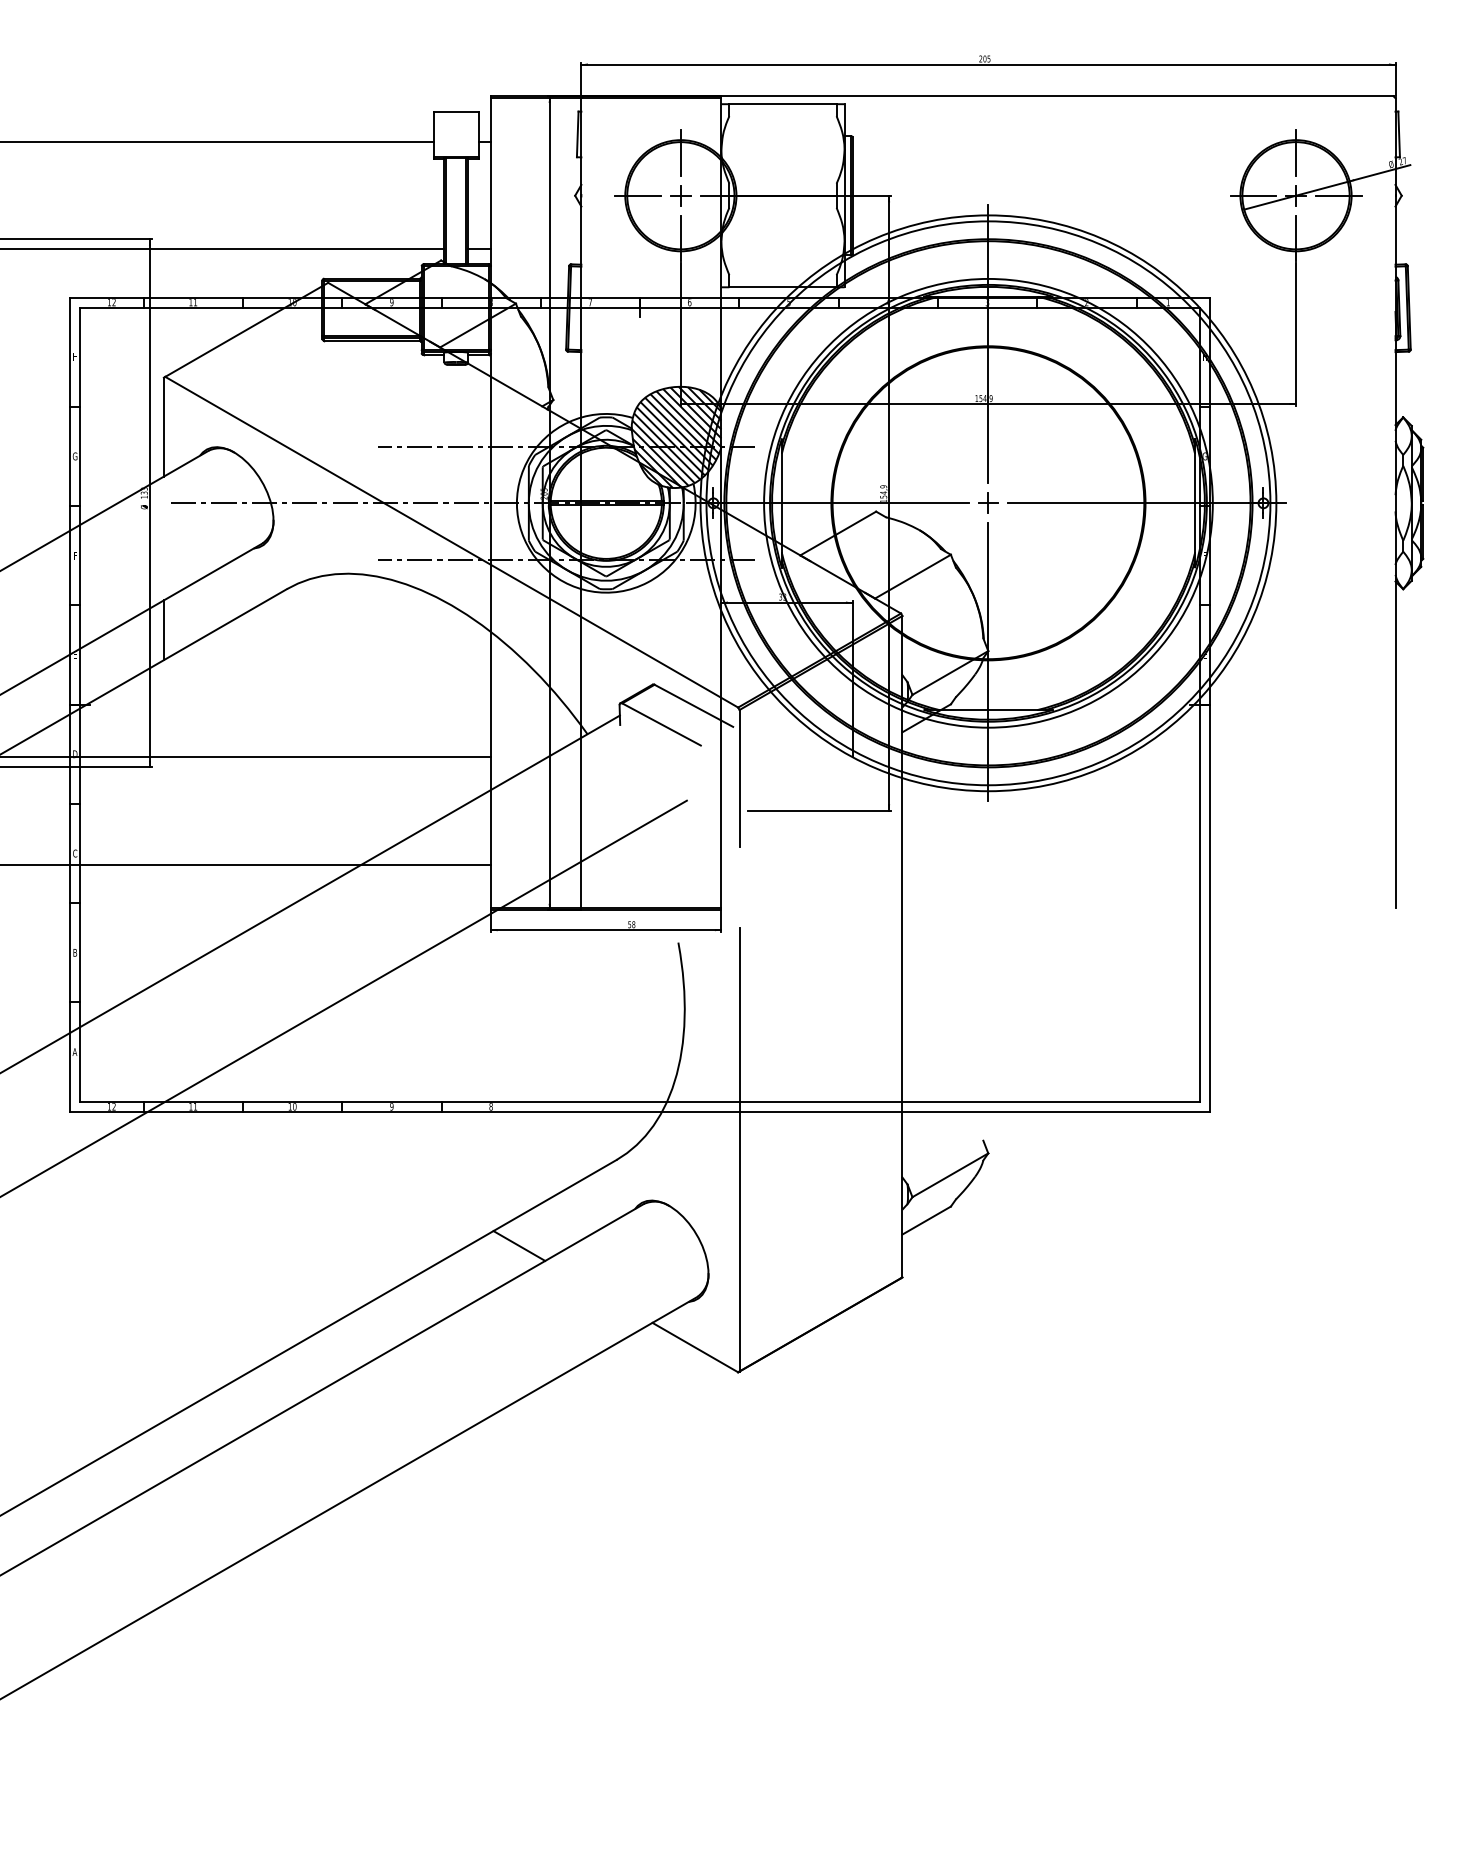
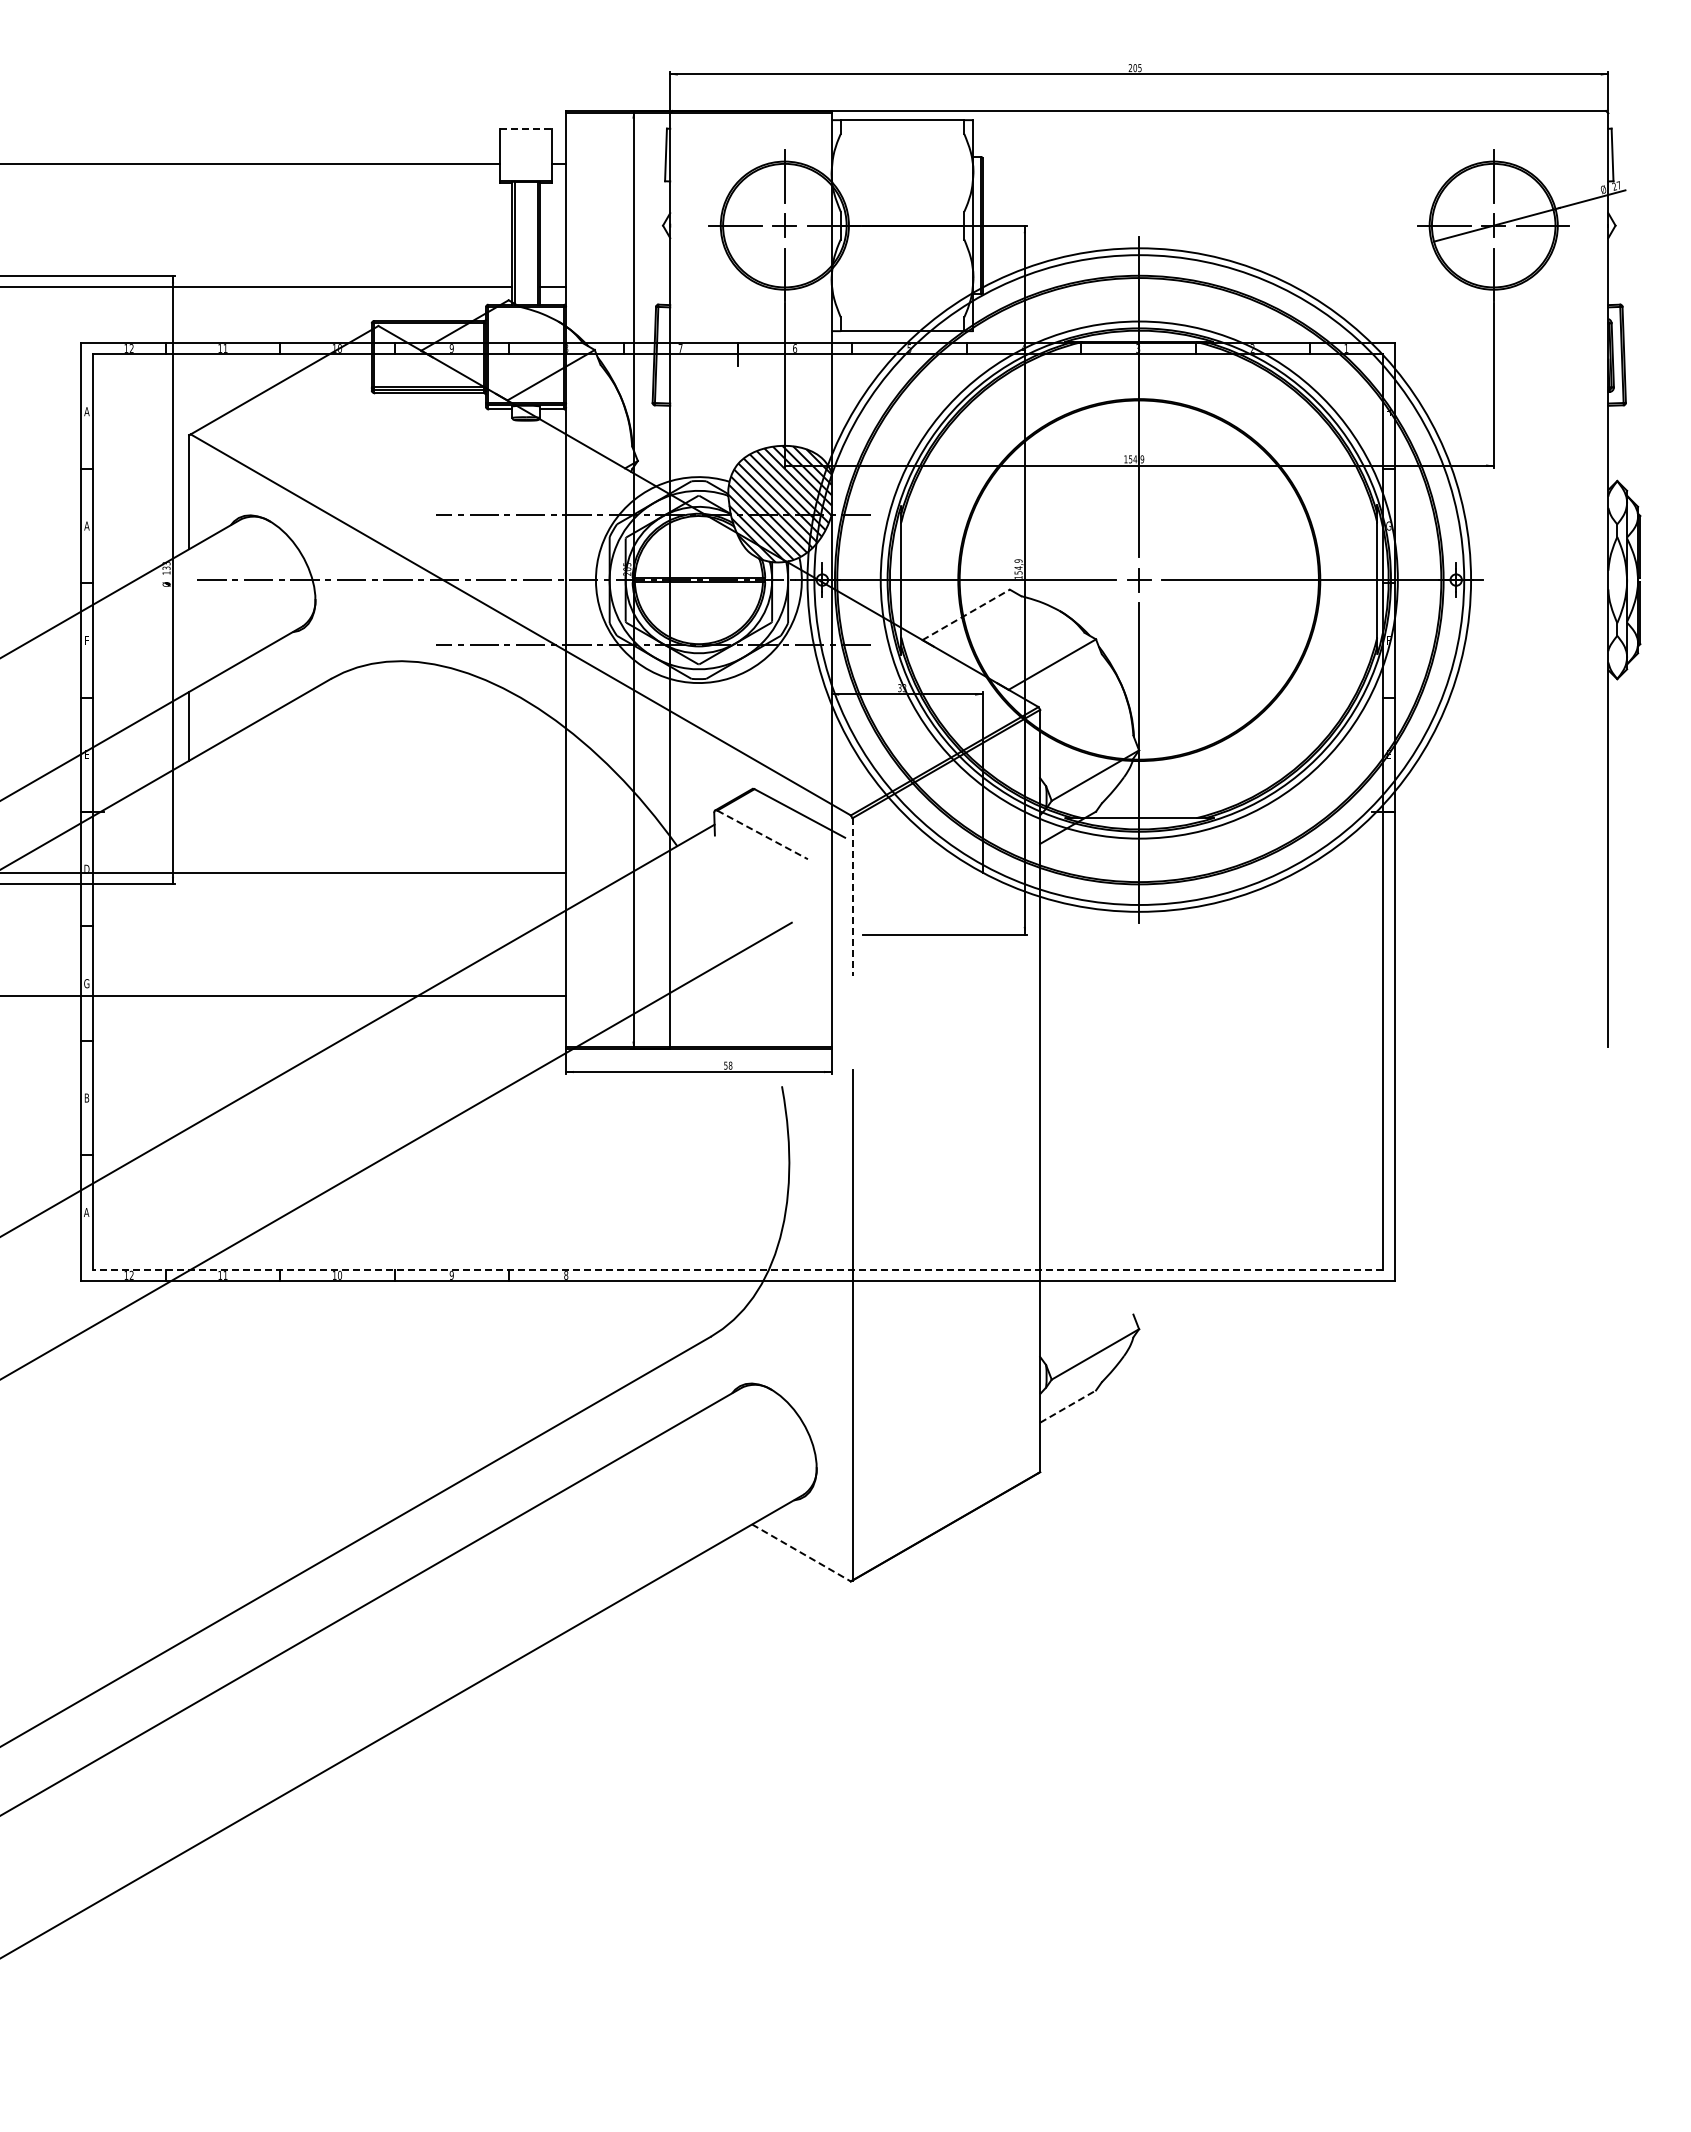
line: (456, 111) -> (526, 128), solid -> dashed
text: (74, 357) -> (86, 411), H -> A
text: (74, 455) -> (86, 525), G -> A
line: (838, 533) -> (966, 614), solid -> dashed
line: (662, 724) -> (763, 835), solid -> dashed
line: (739, 778) -> (852, 897), solid -> dashed
text: (74, 853) -> (86, 983), C -> G
line: (639, 1101) -> (737, 1269), solid -> dashed
line: (927, 1220) -> (1068, 1406), solid -> dashed
line: (519, 1245) -> (598, 1435), removed
line: (695, 1347) -> (801, 1552), solid -> dashed

